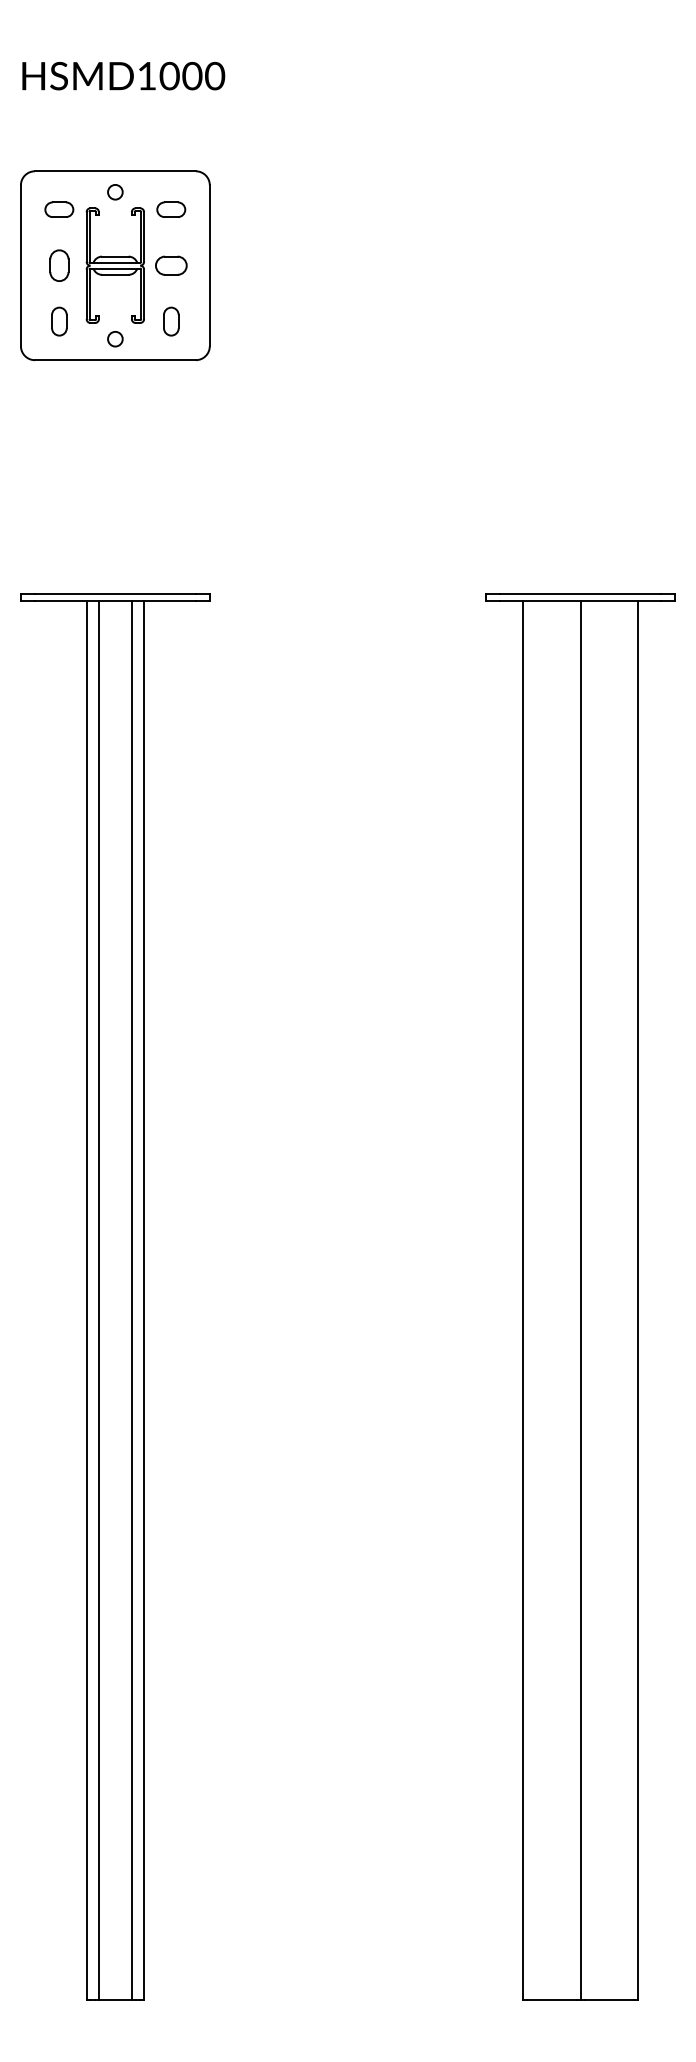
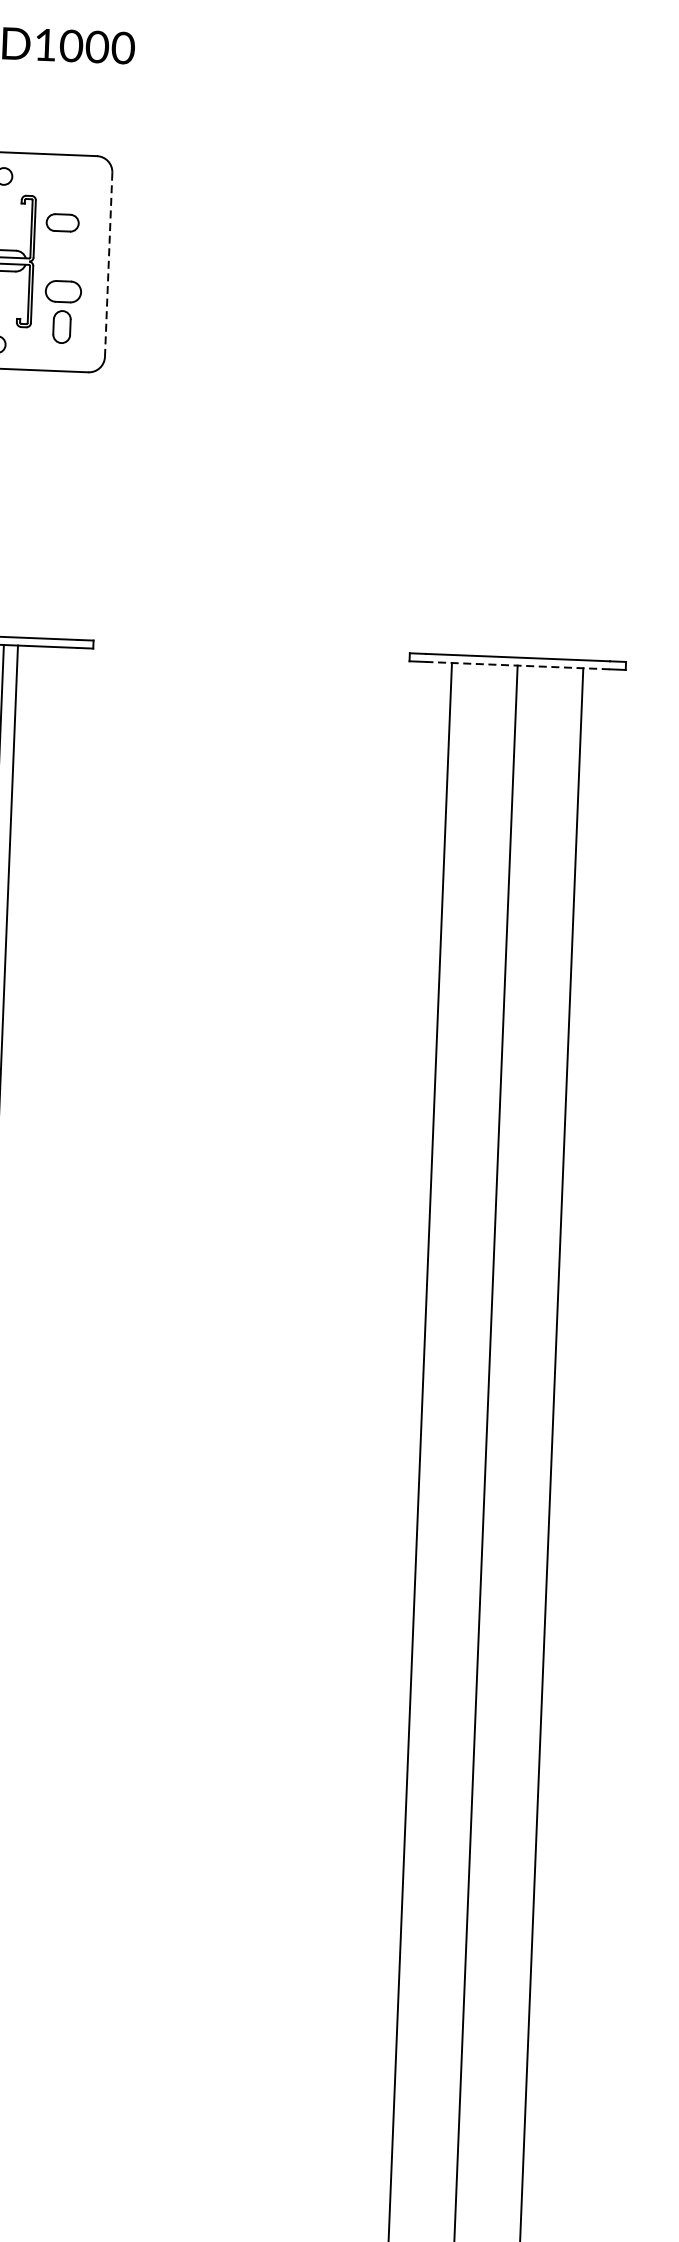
part: (171, 209) -> (62, 222), moved
part: (171, 265) -> (63, 291), moved
line: (209, 265) -> (108, 264), solid -> dashed
line: (580, 600) -> (517, 665), solid -> dashed

